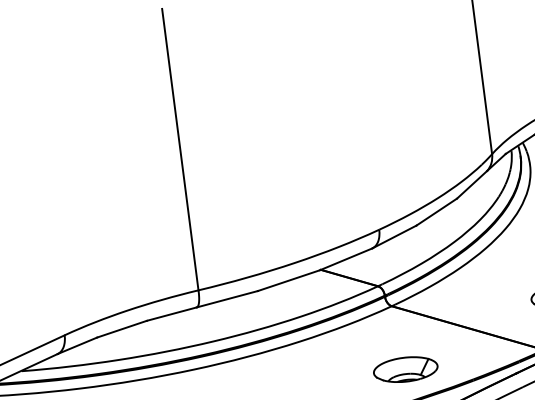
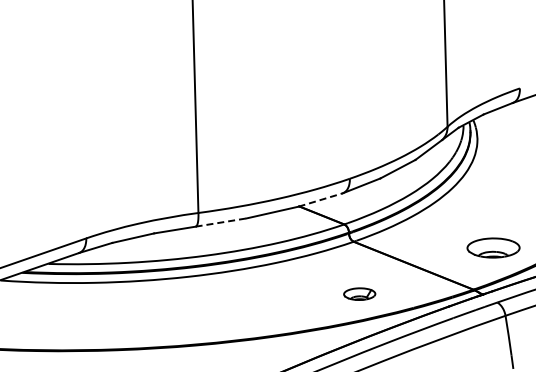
line: (347, 258) -> (321, 199), solid -> dashed
line: (227, 299) -> (221, 222), solid -> dashed
part: (405, 368) -> (359, 293), size x0.6

